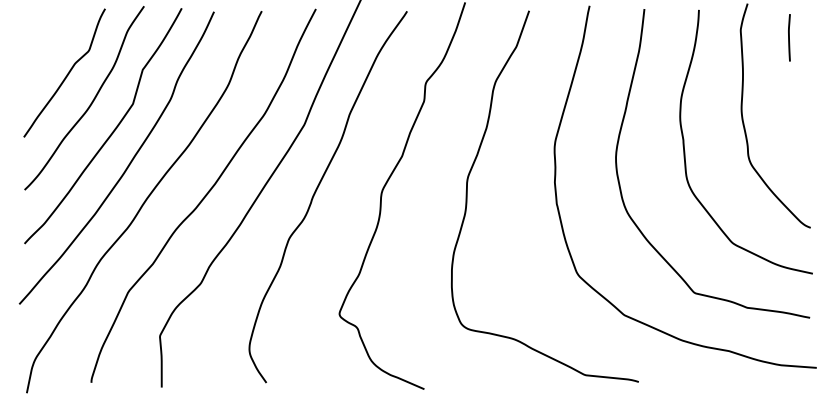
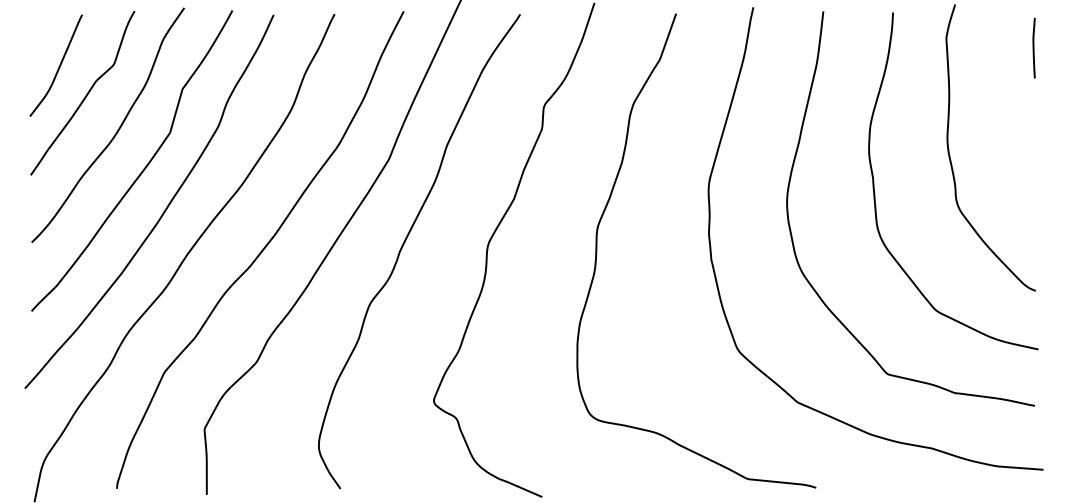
line: (789, 37) -> (1034, 47), moved
curve: (45, 52) -> (58, 66), added

